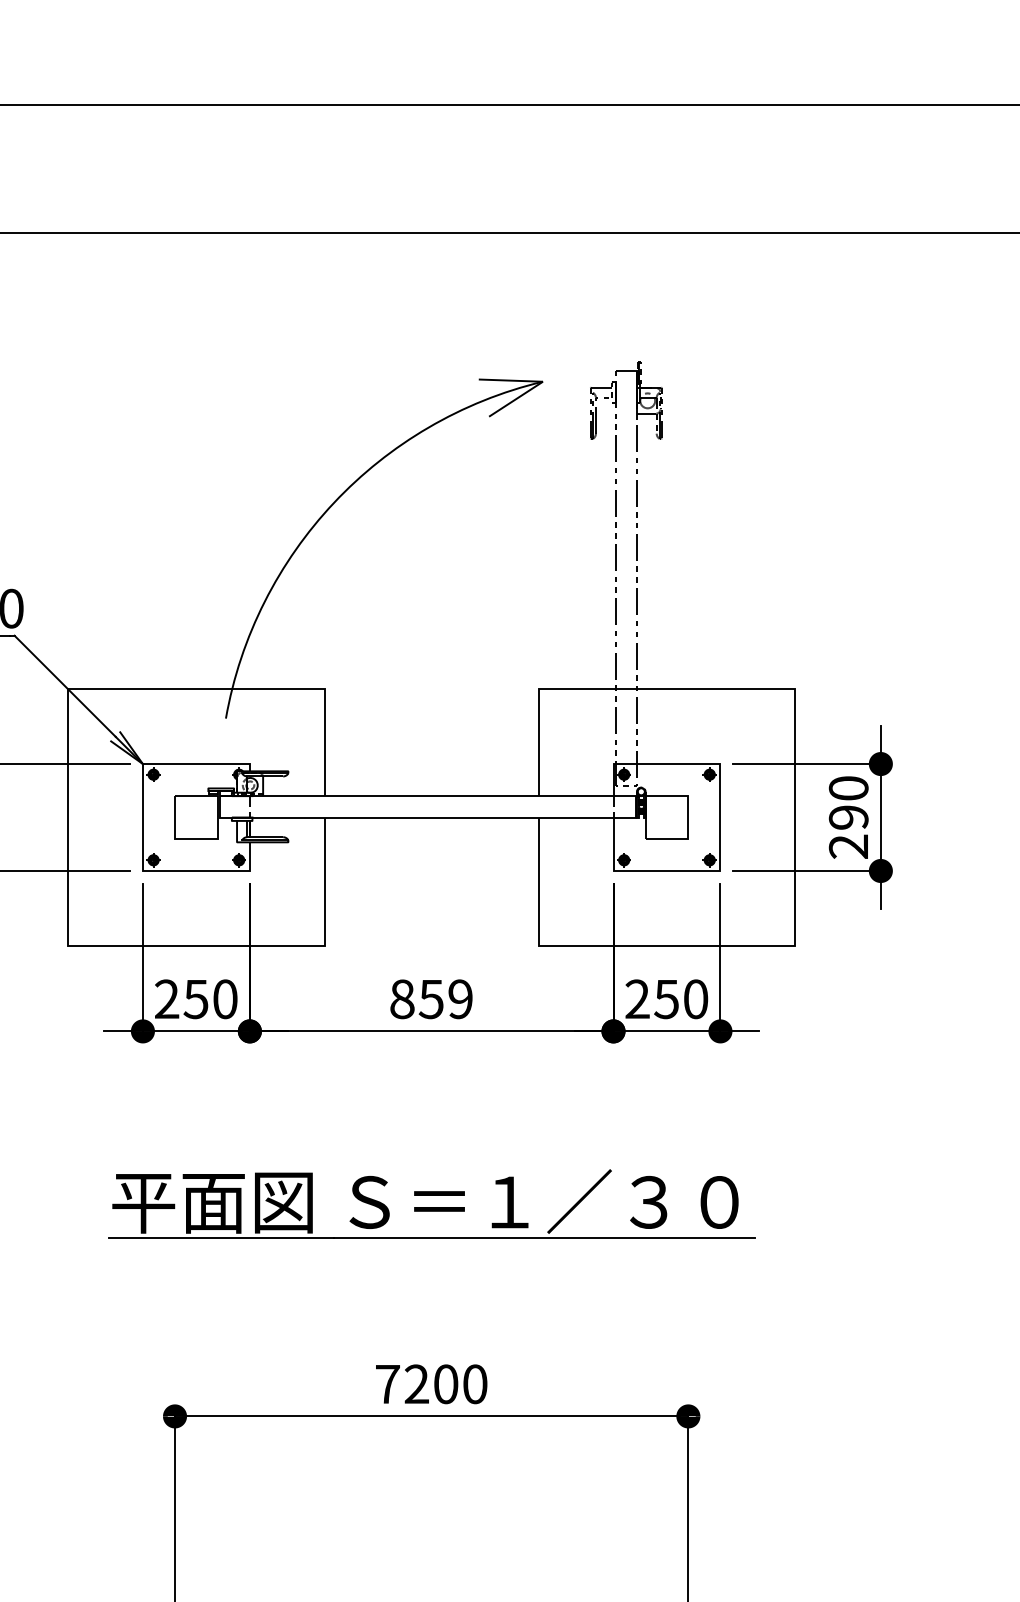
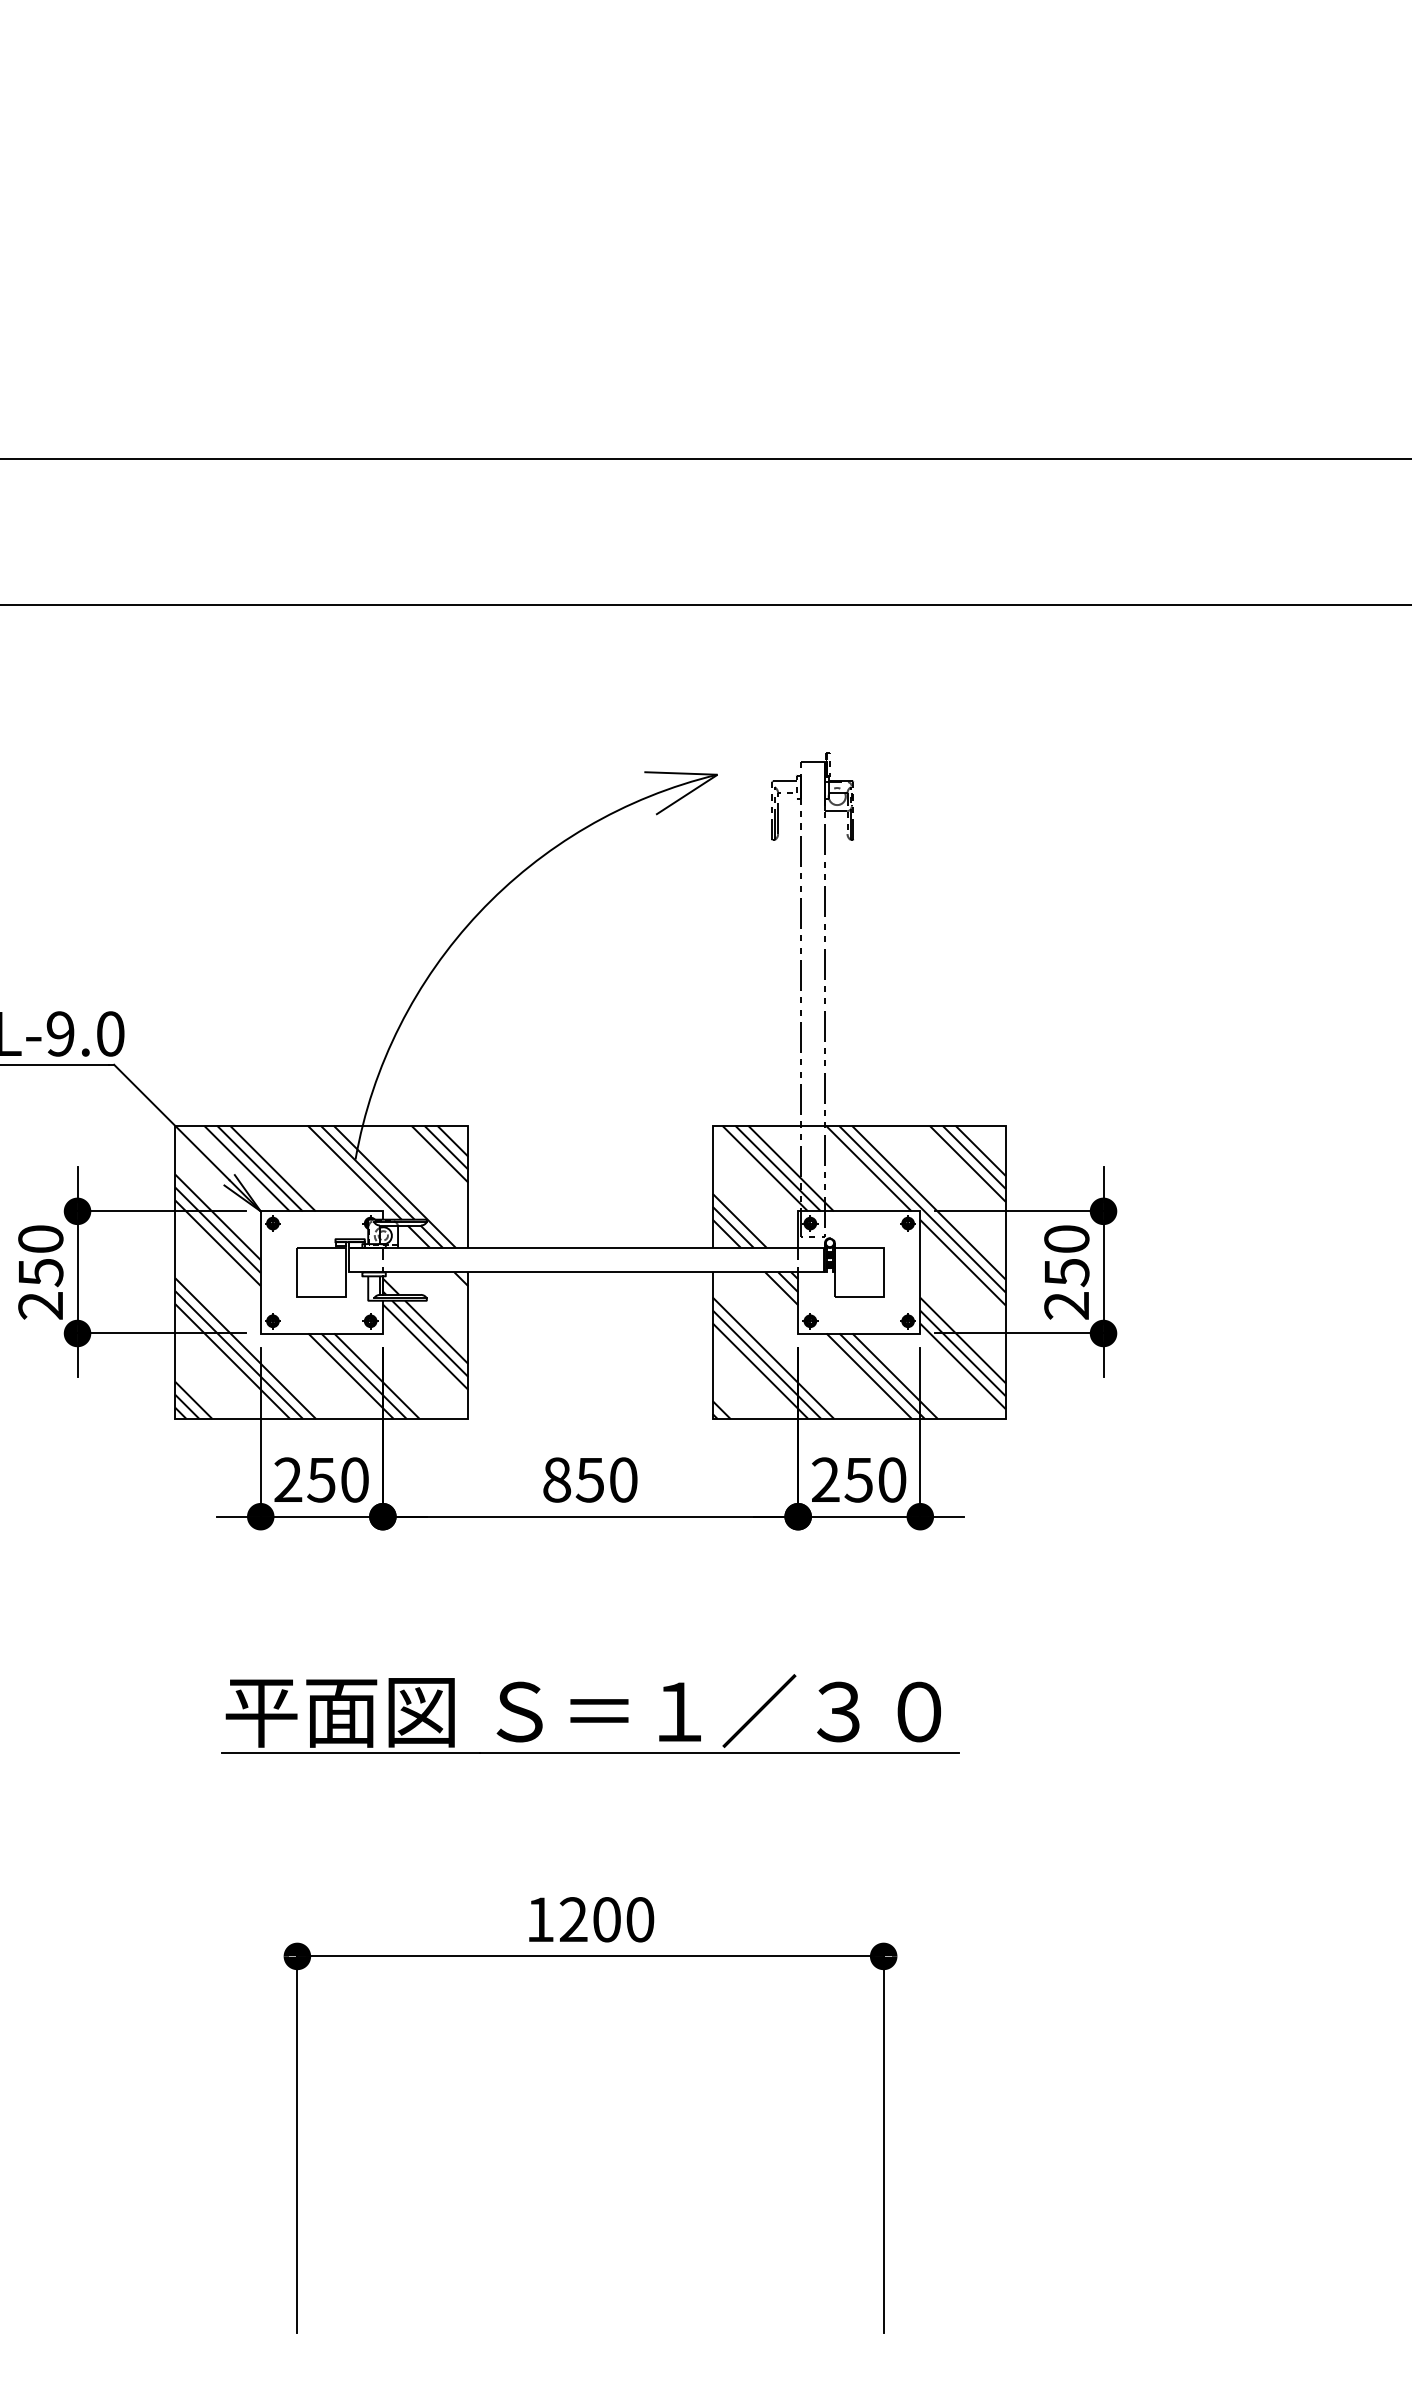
hatch: (196, 817) -> (321, 1272), added
hatch: (666, 817) -> (858, 1272), added
text: (848, 818) -> (1066, 1273), 290 -> 250
text: (460, 998) -> (623, 1479), 859 -> 850
text: (387, 1384) -> (540, 1919), 7200 -> 1200

